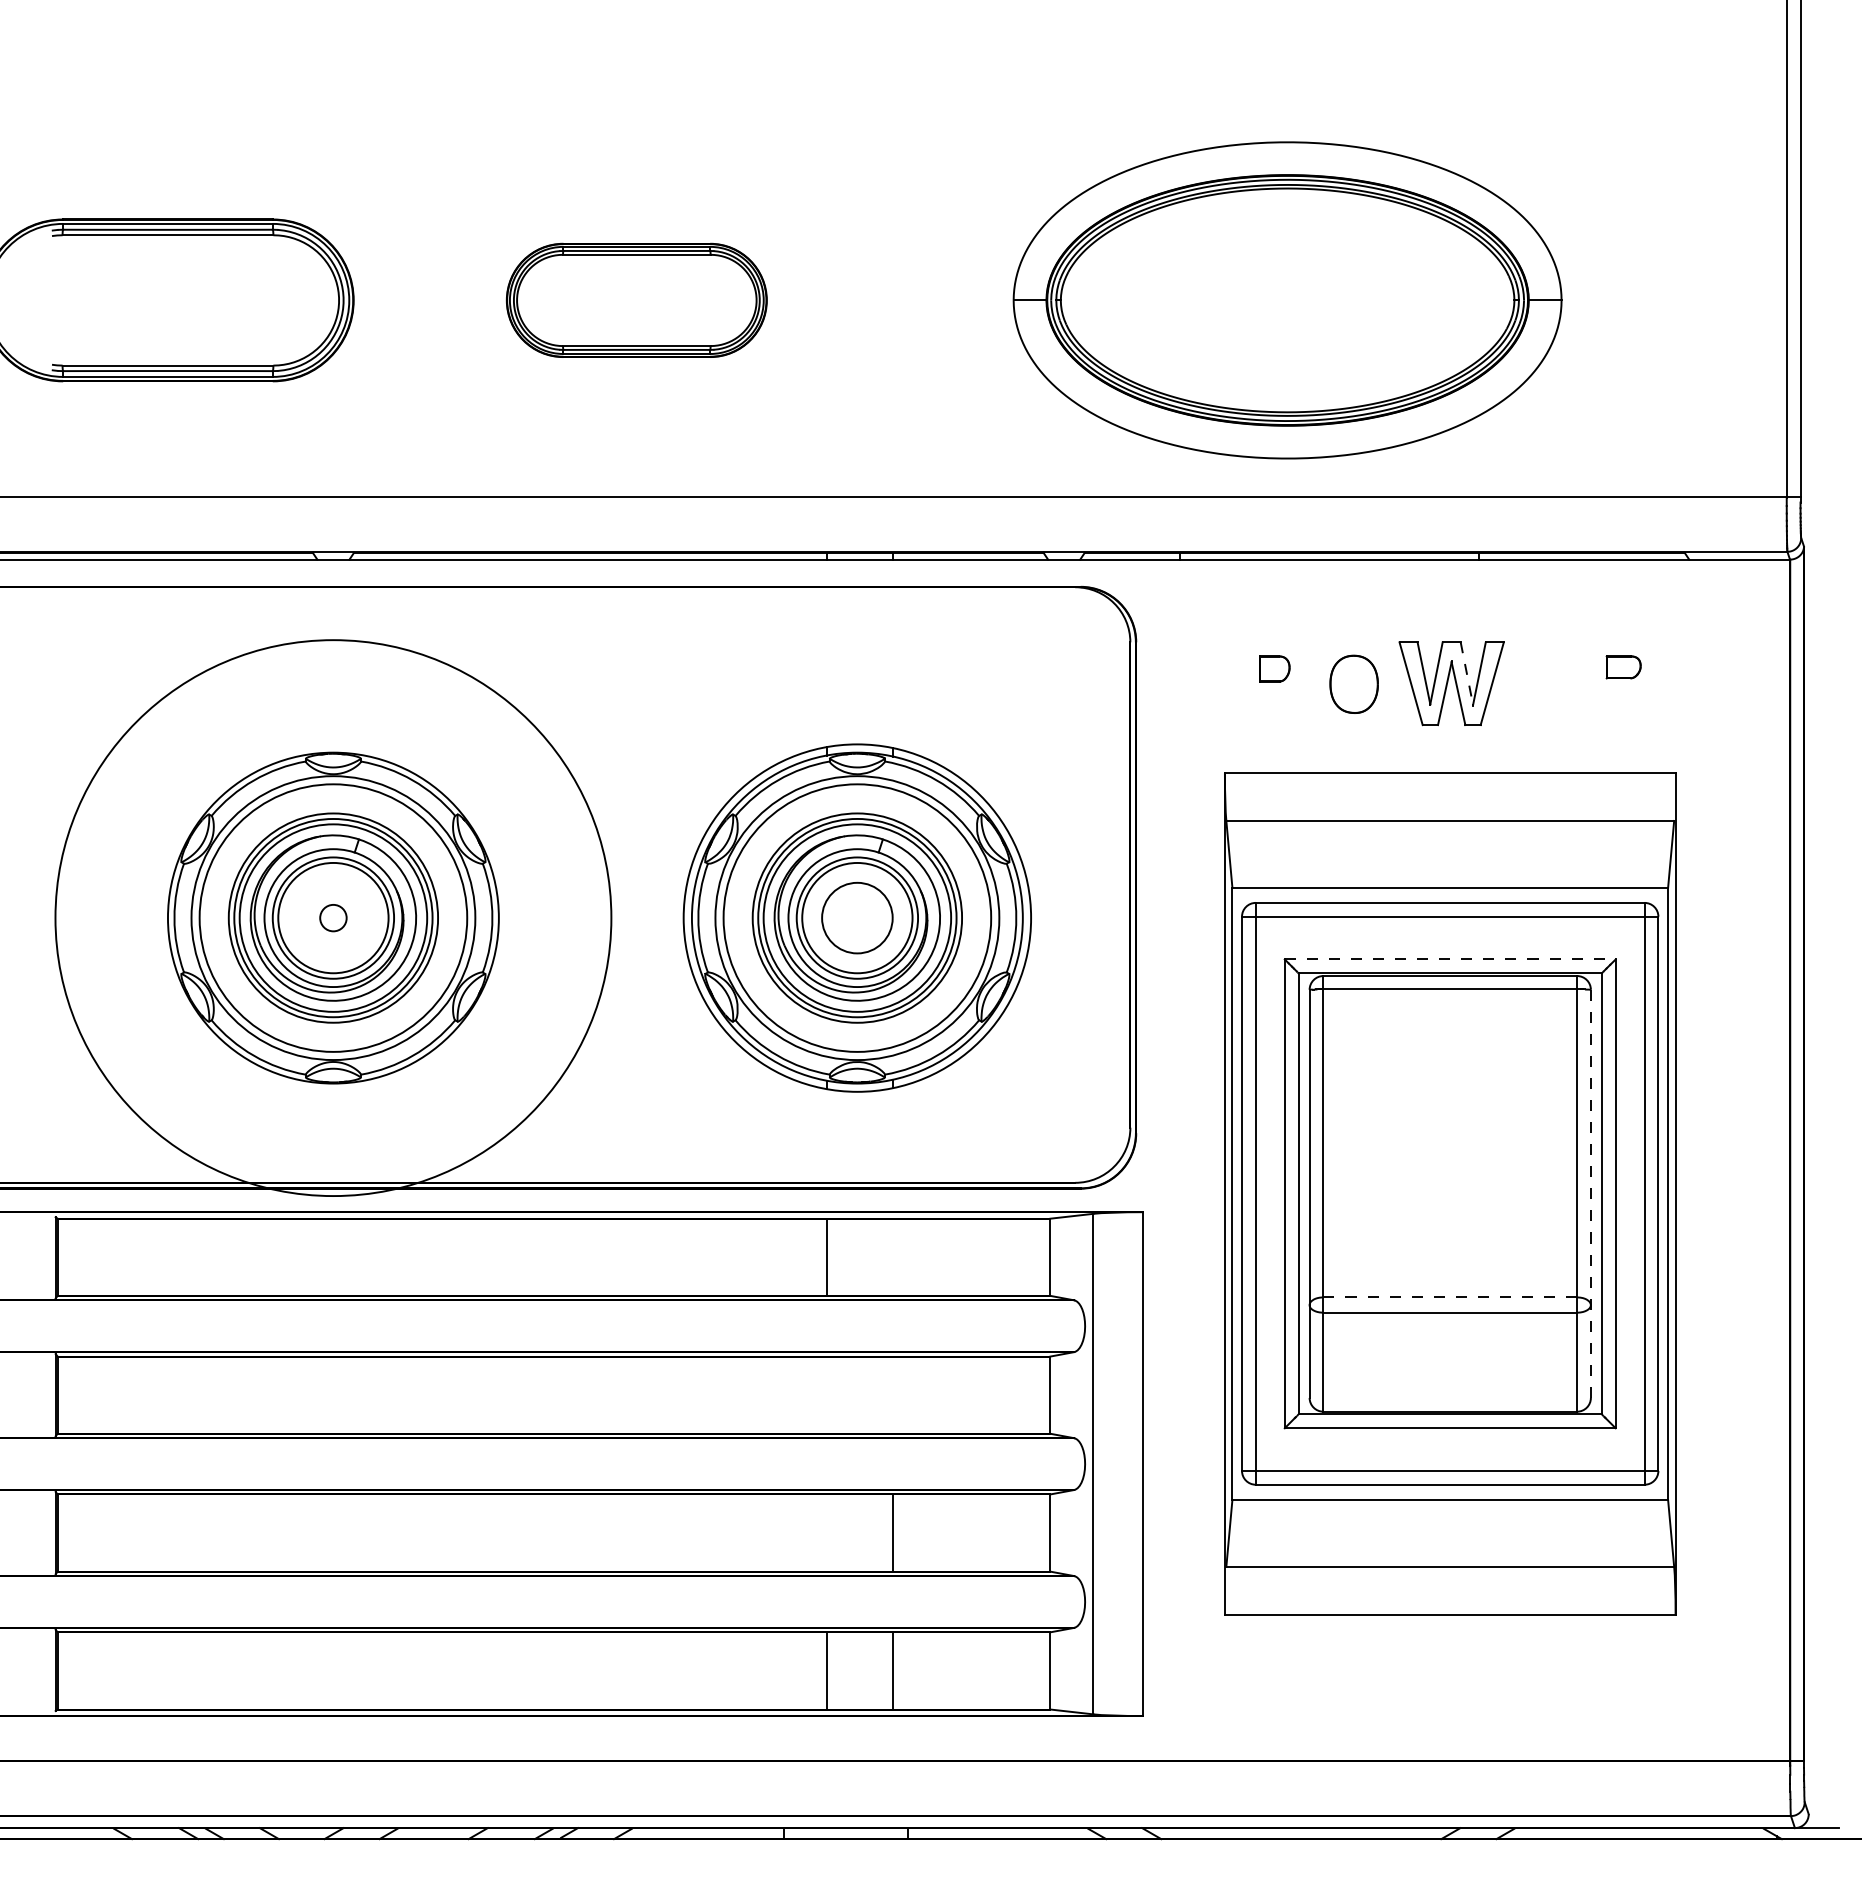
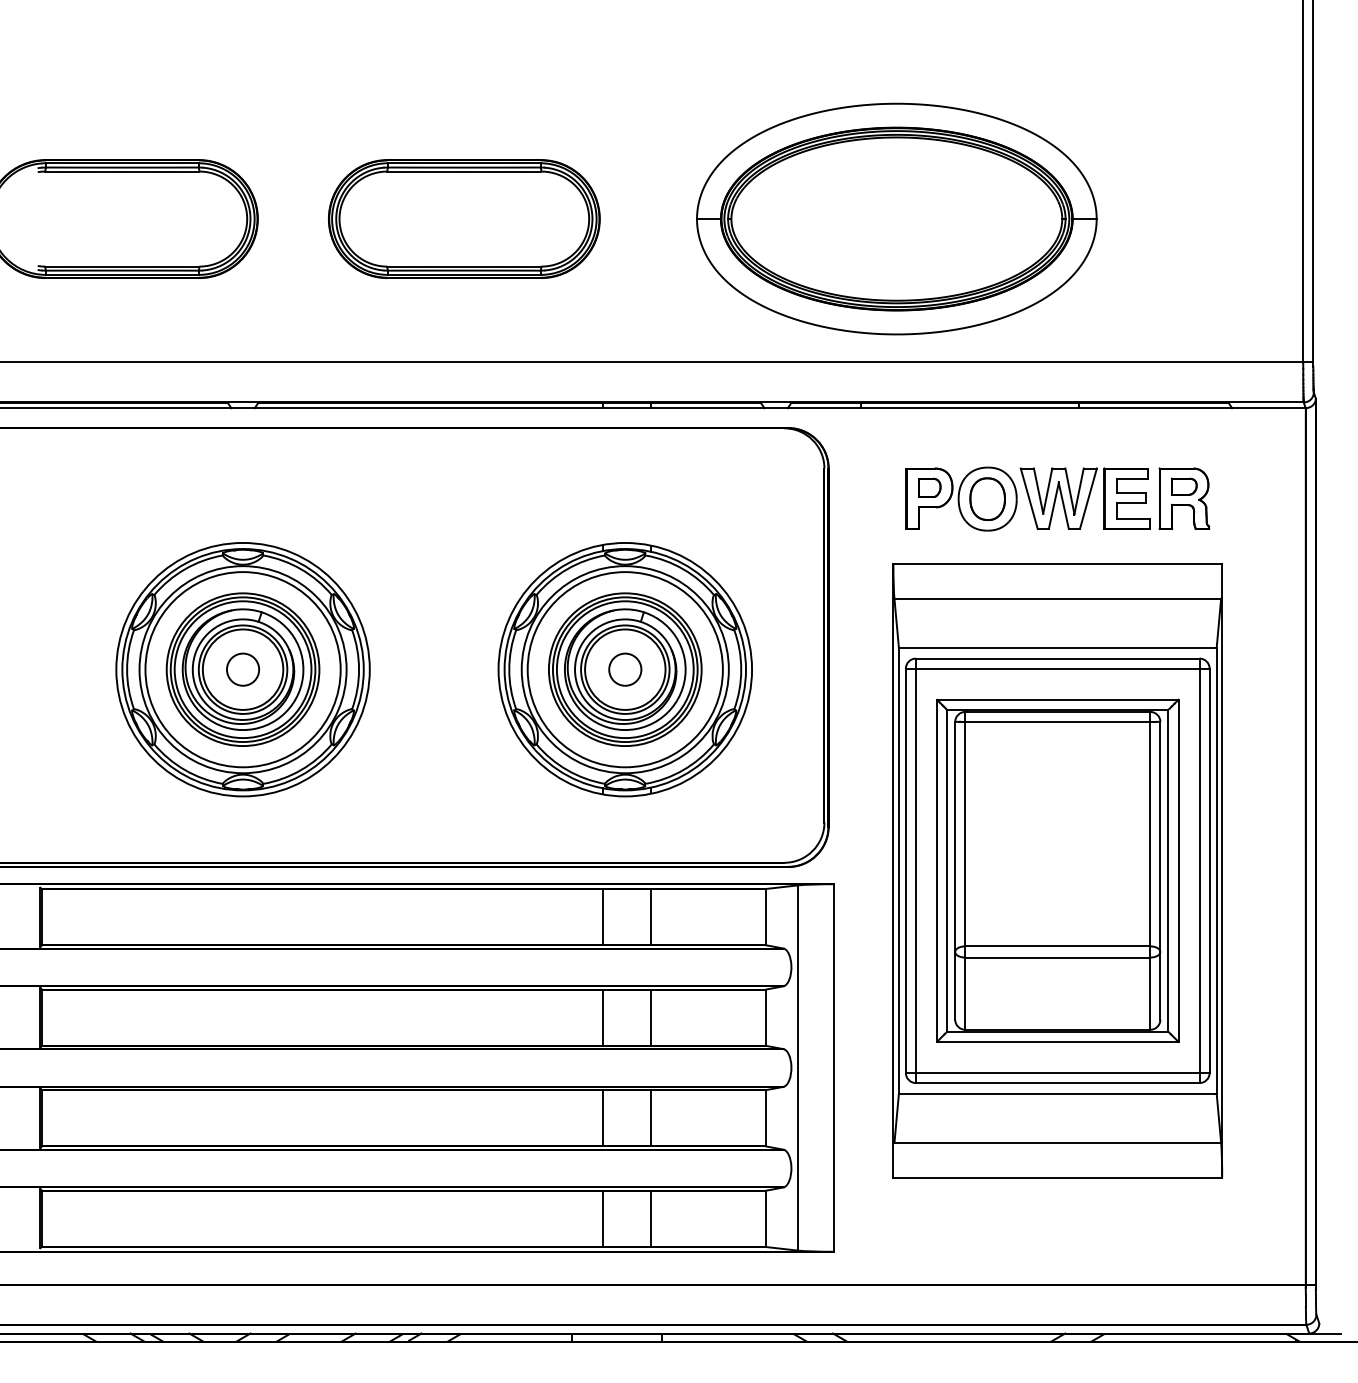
part: (636, 300) -> (464, 219), size x1.43
part: (1287, 300) -> (896, 219), moved
line: (1466, 673) -> (1069, 491), dashed -> solid
part: (1544, 683) -> (1126, 498), added
part: (1623, 683) -> (1184, 498), added
part: (1318, 684) -> (961, 499), added
circle: (333, 917) -> (243, 669), size x0.62
circle: (333, 918) -> (243, 669), size x1.67
circle: (857, 918) -> (625, 669), size x0.62
line: (1450, 959) -> (1057, 699), dashed -> solid
line: (1590, 1194) -> (1160, 871), dashed -> solid
line: (893, 1256) -> (651, 916), added
line: (1450, 1297) -> (1057, 946), dashed -> solid
line: (827, 1394) -> (603, 1017), added
line: (893, 1394) -> (651, 1017), added
line: (827, 1532) -> (603, 1117), added

